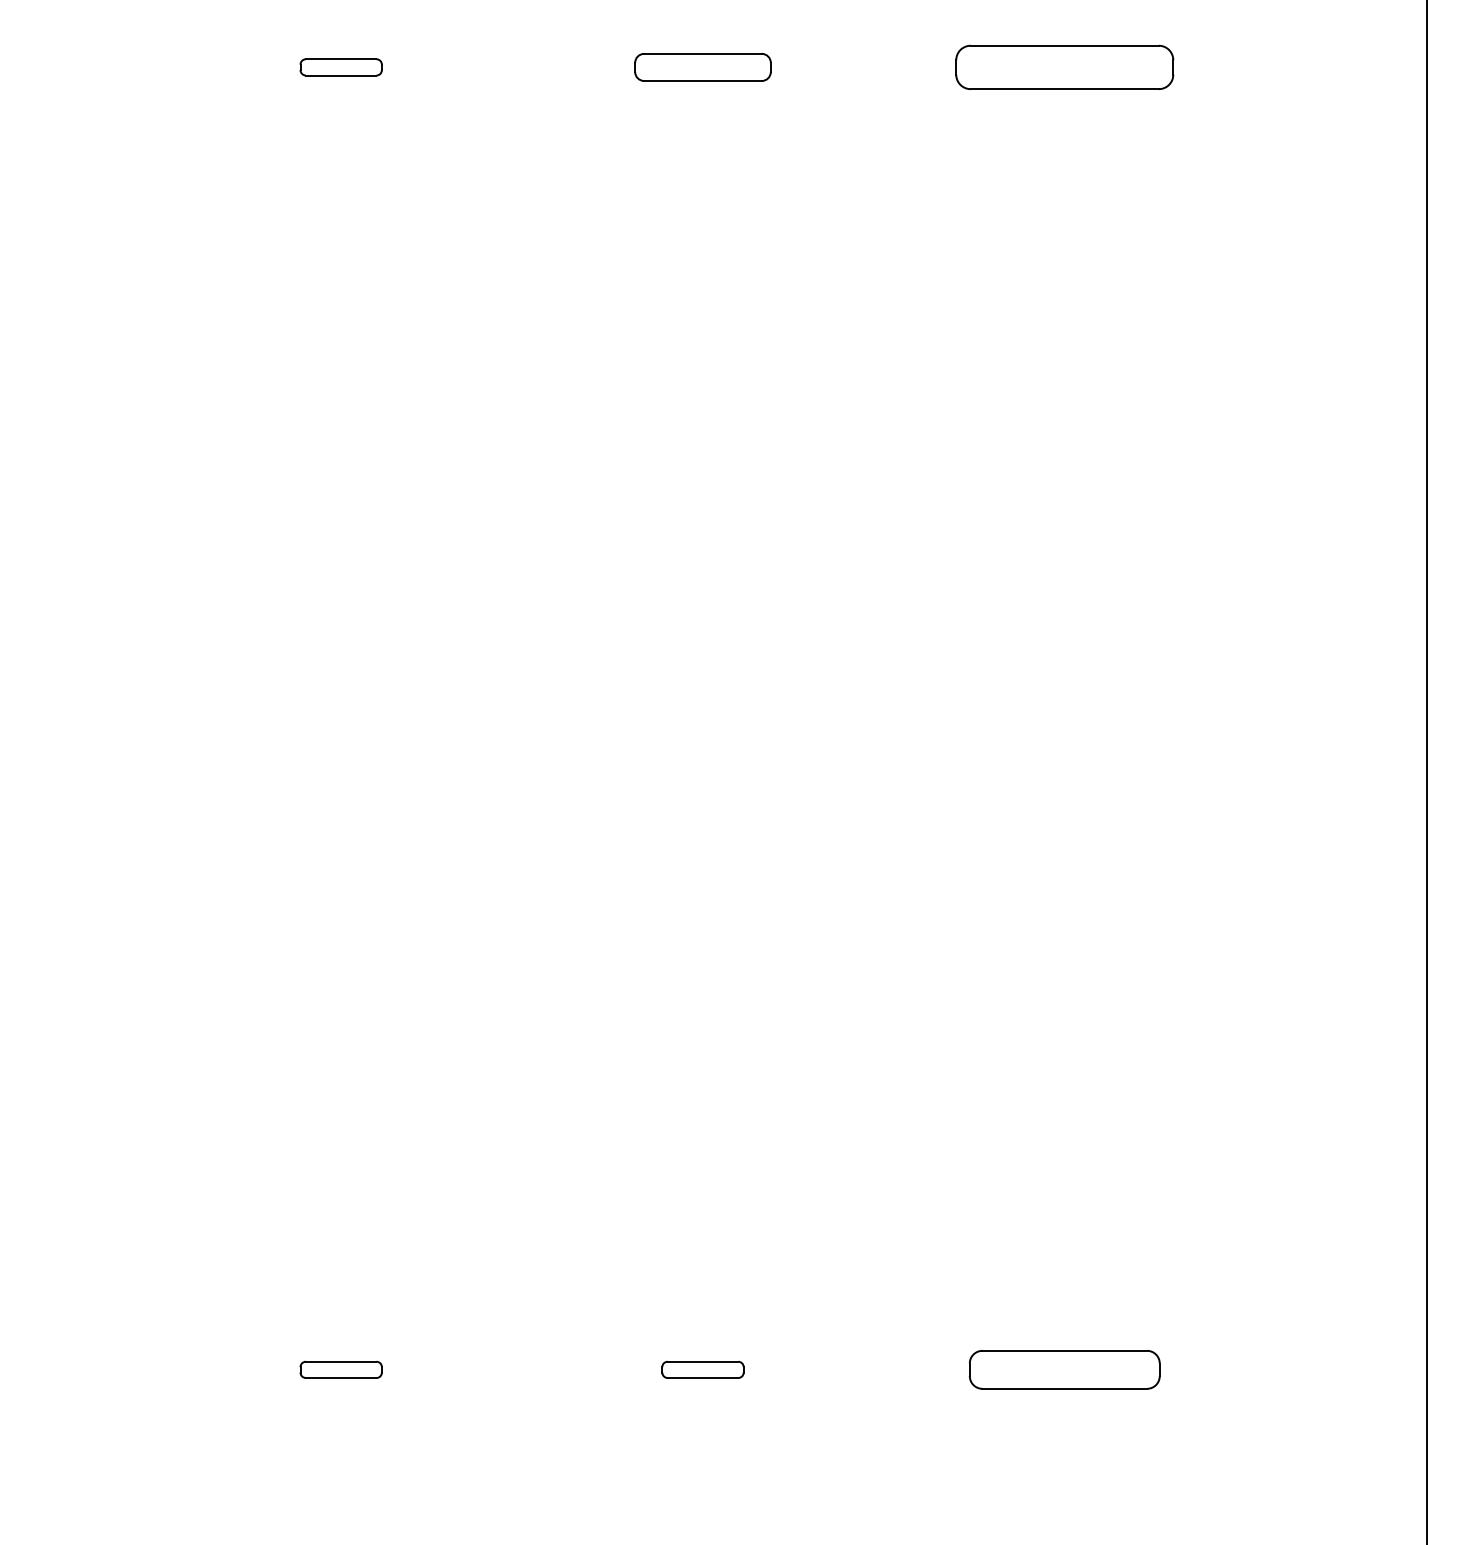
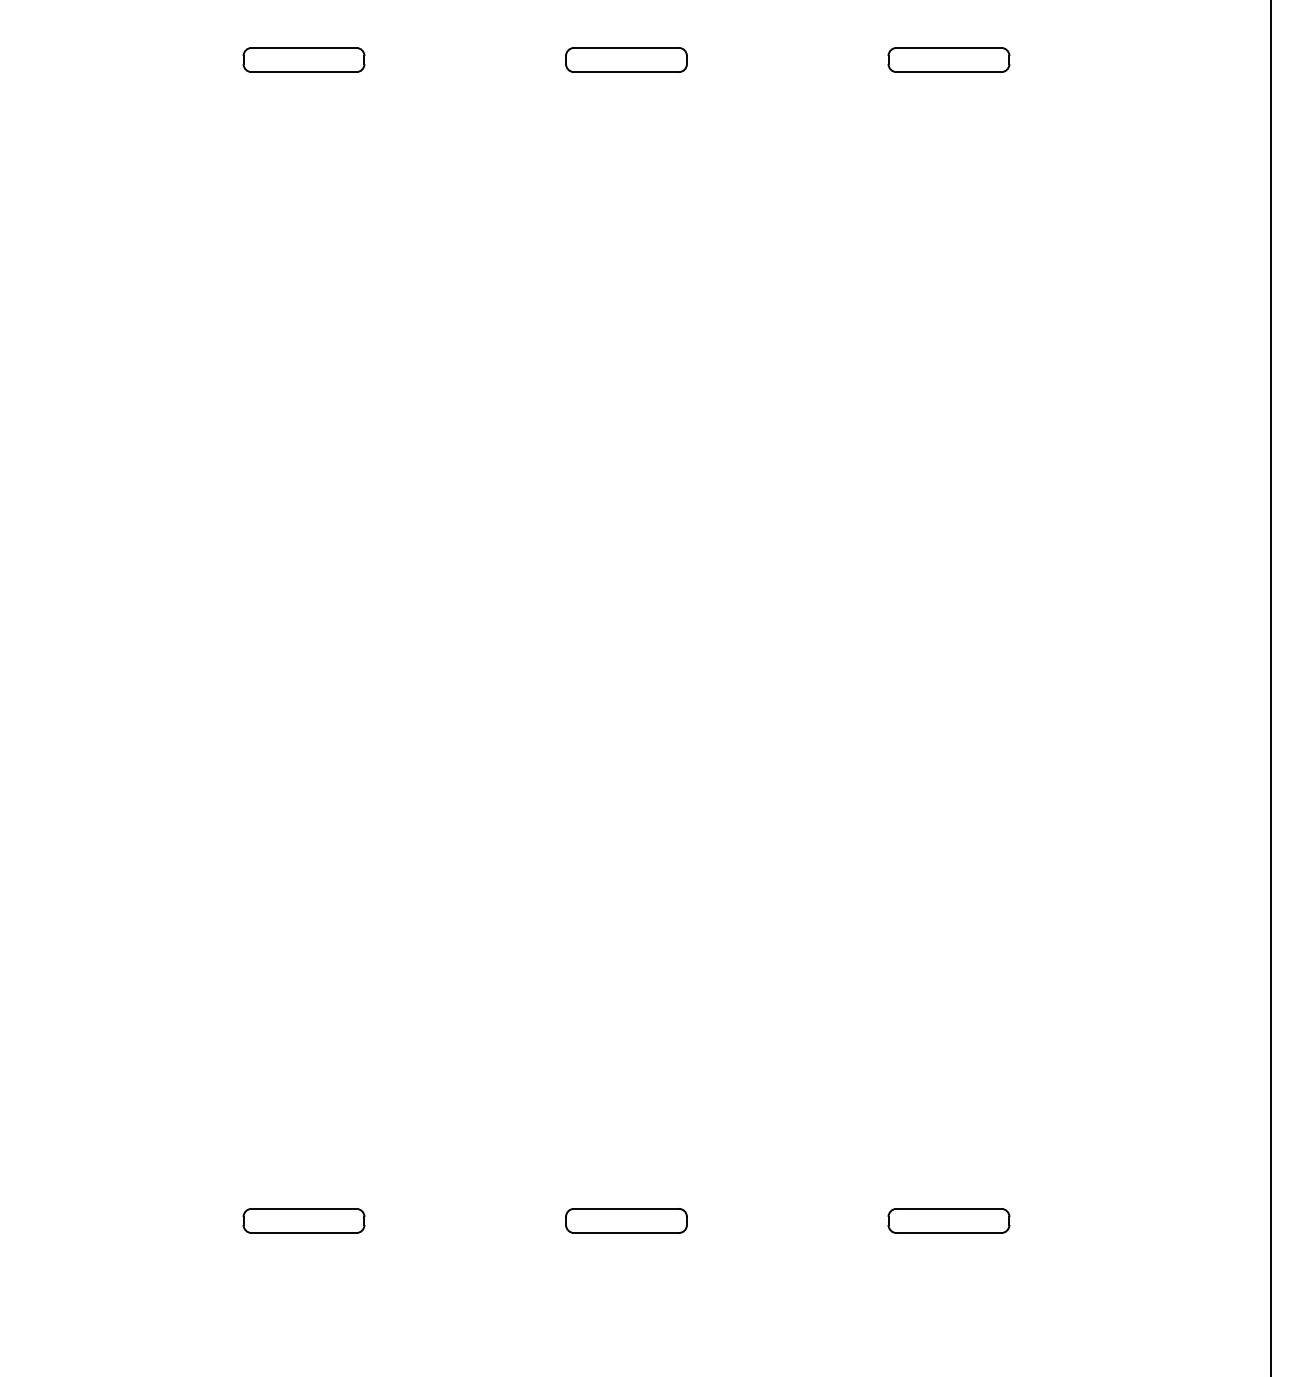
part: (340, 66) -> (303, 59), size x1.67
part: (1064, 66) -> (948, 59), size x0.62
part: (340, 1369) -> (303, 1220), size x1.67
part: (703, 1369) -> (626, 1220), size x1.67
part: (1064, 1369) -> (948, 1220), size x0.71

